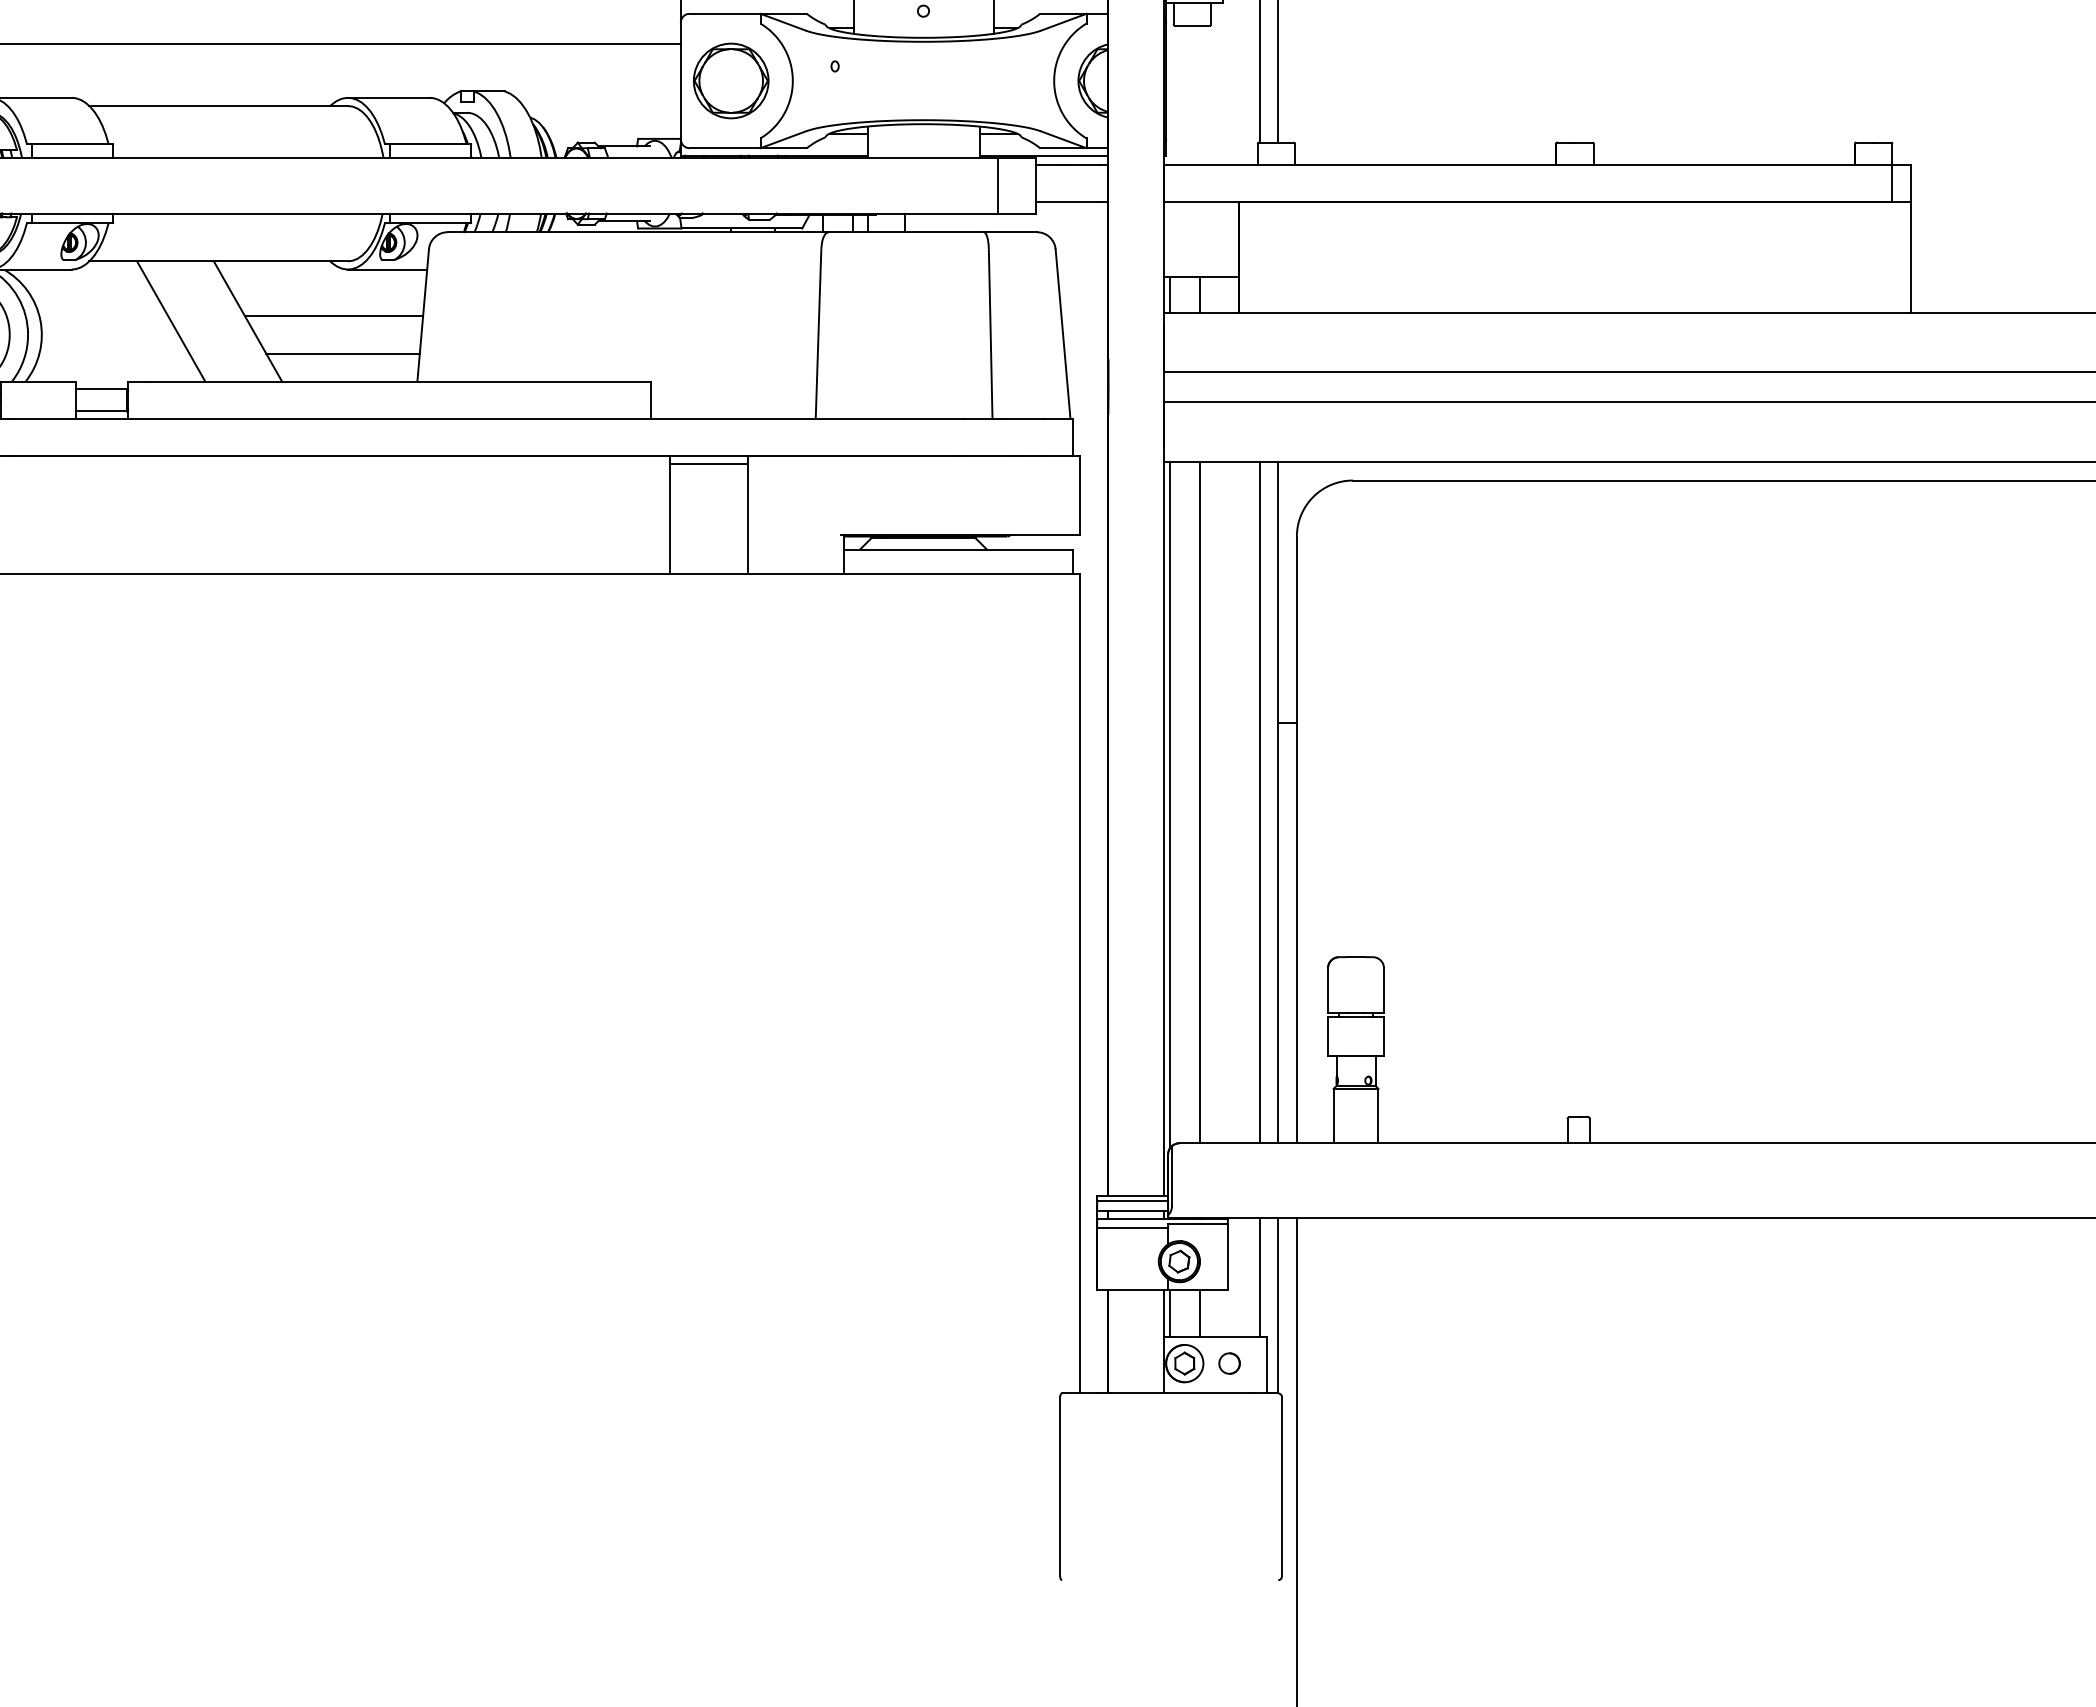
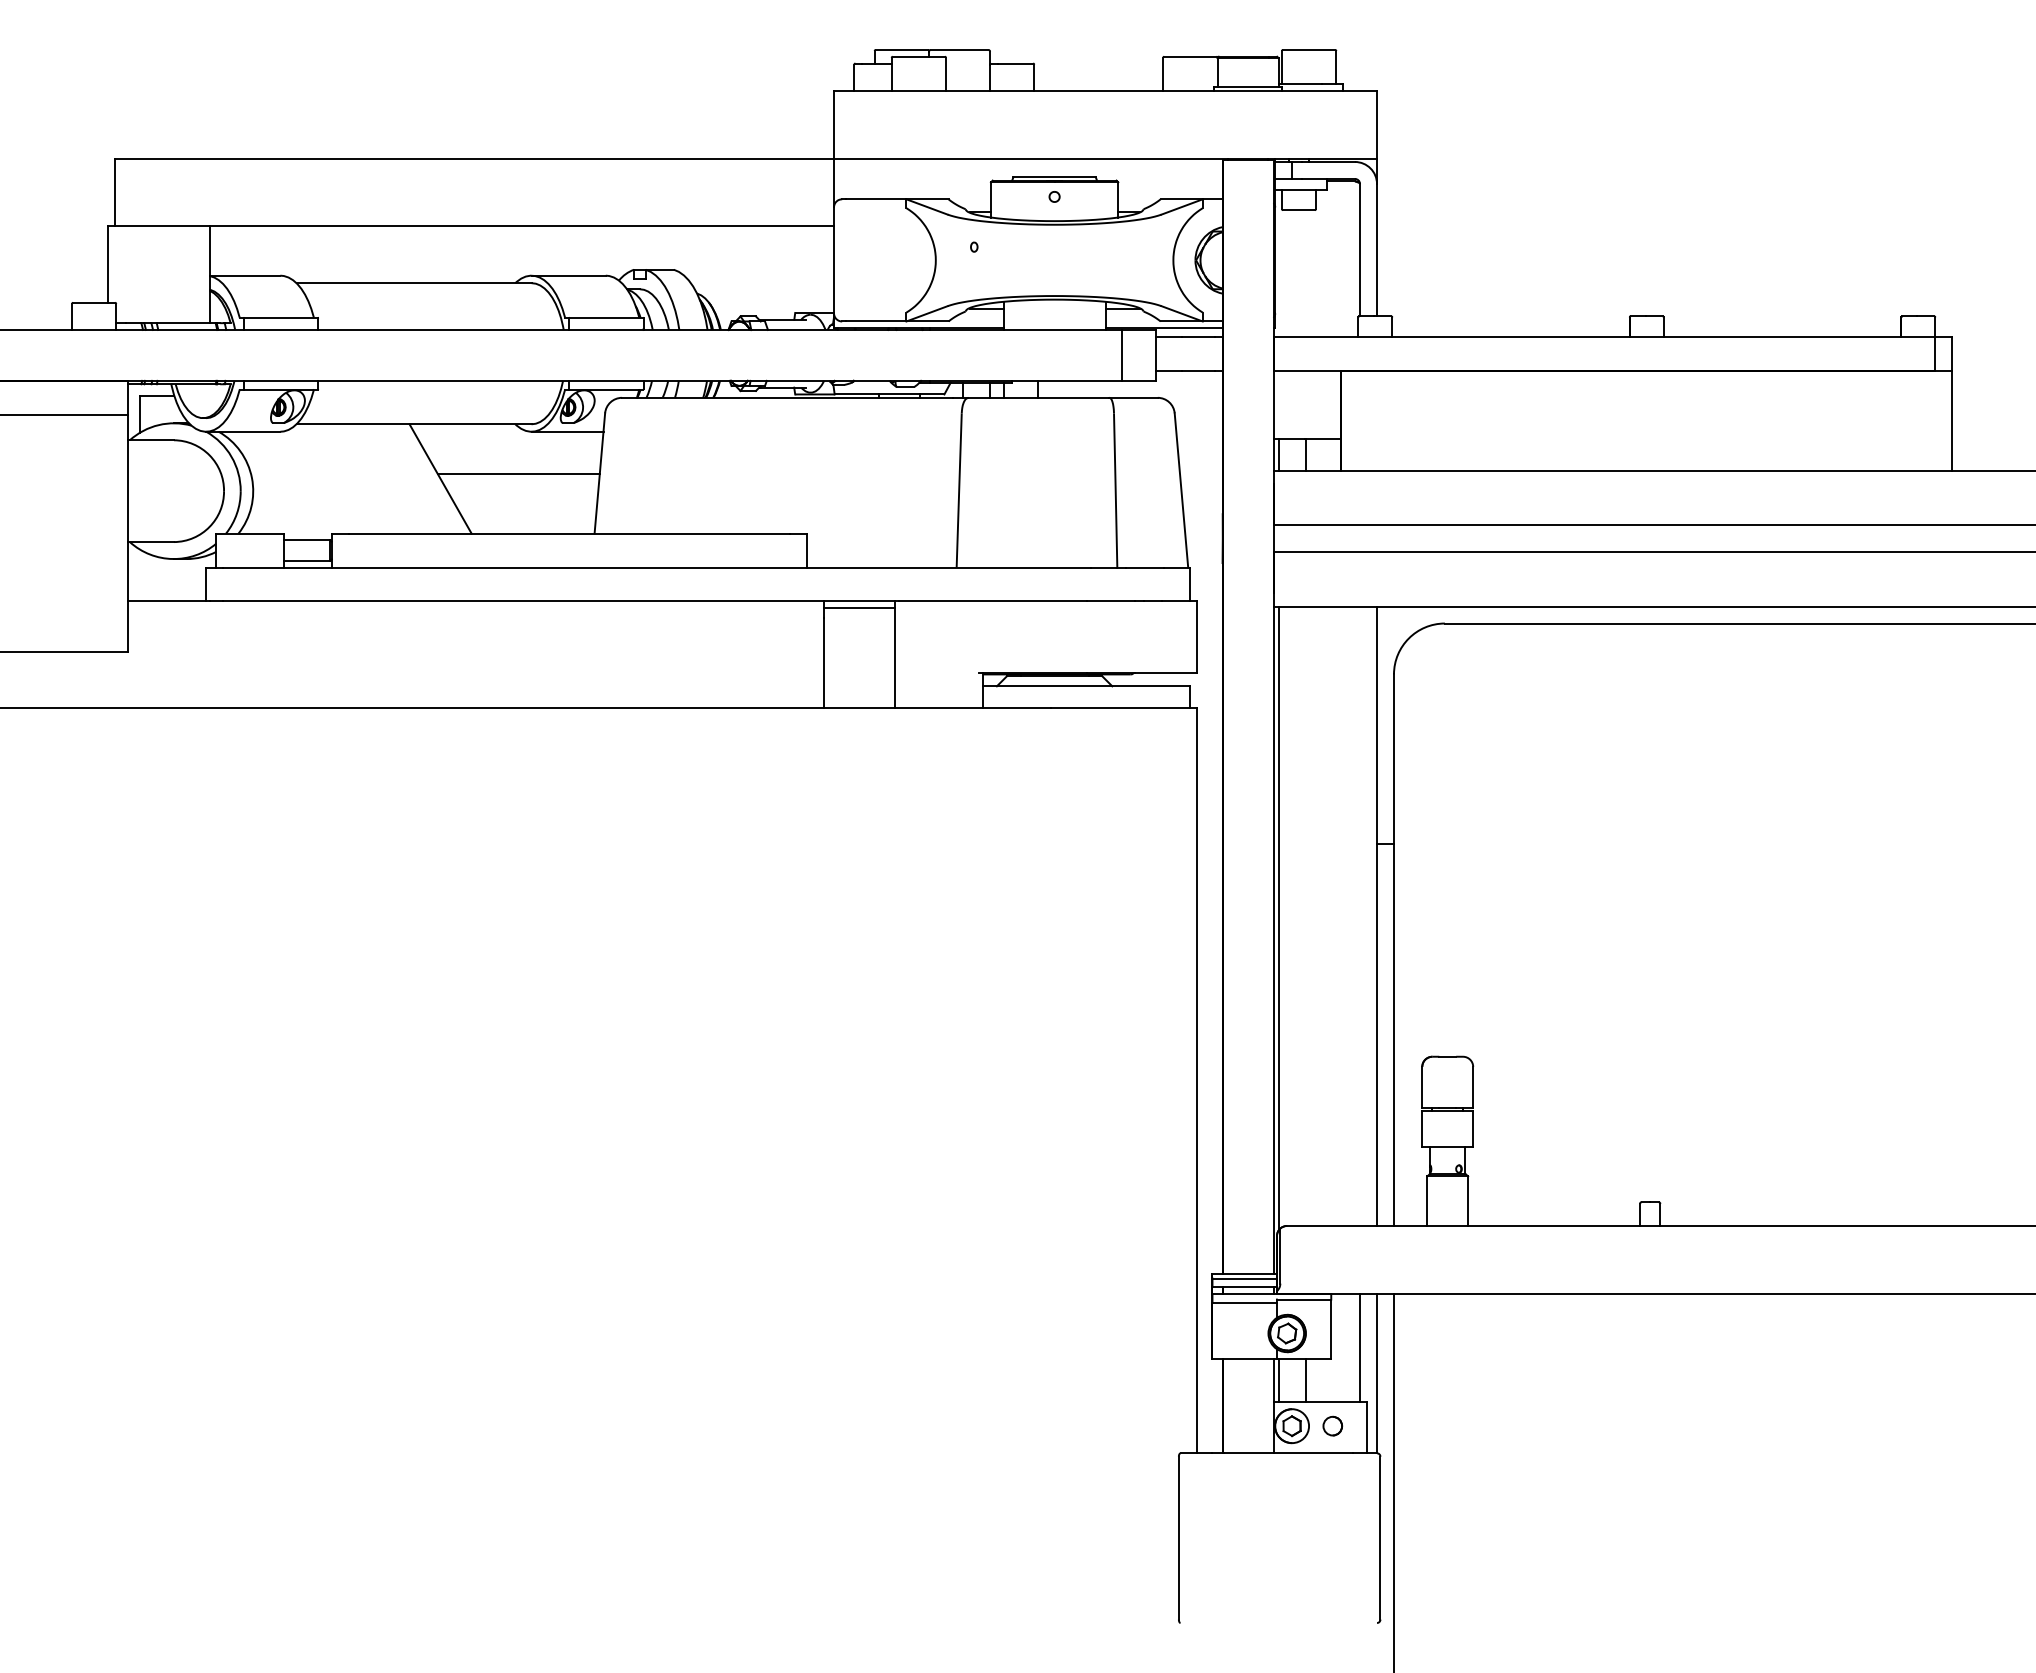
part: (730, 81) -> (879, 260), removed
line: (170, 320) -> (370, 478), removed
line: (342, 353) -> (526, 508), removed
line: (1199, 801) -> (1305, 915), removed
line: (1260, 801) -> (1360, 915), removed

